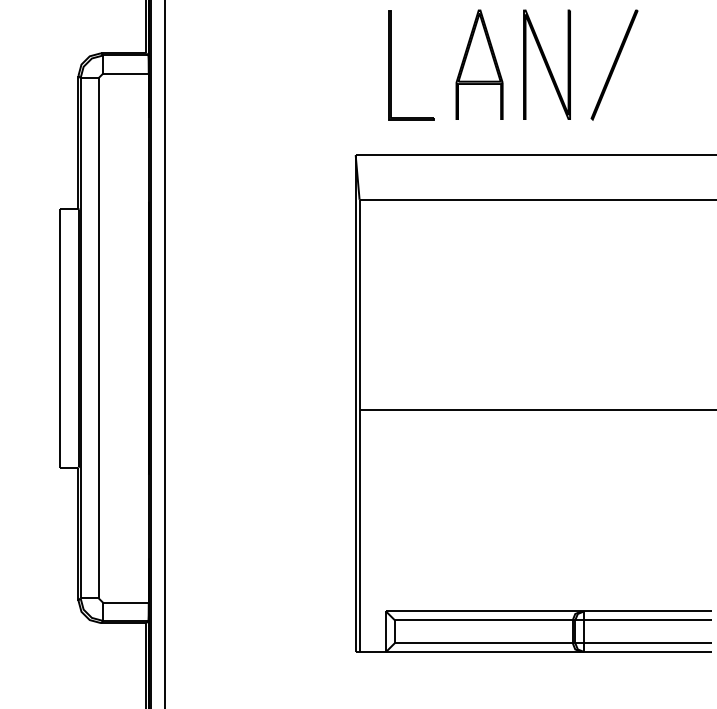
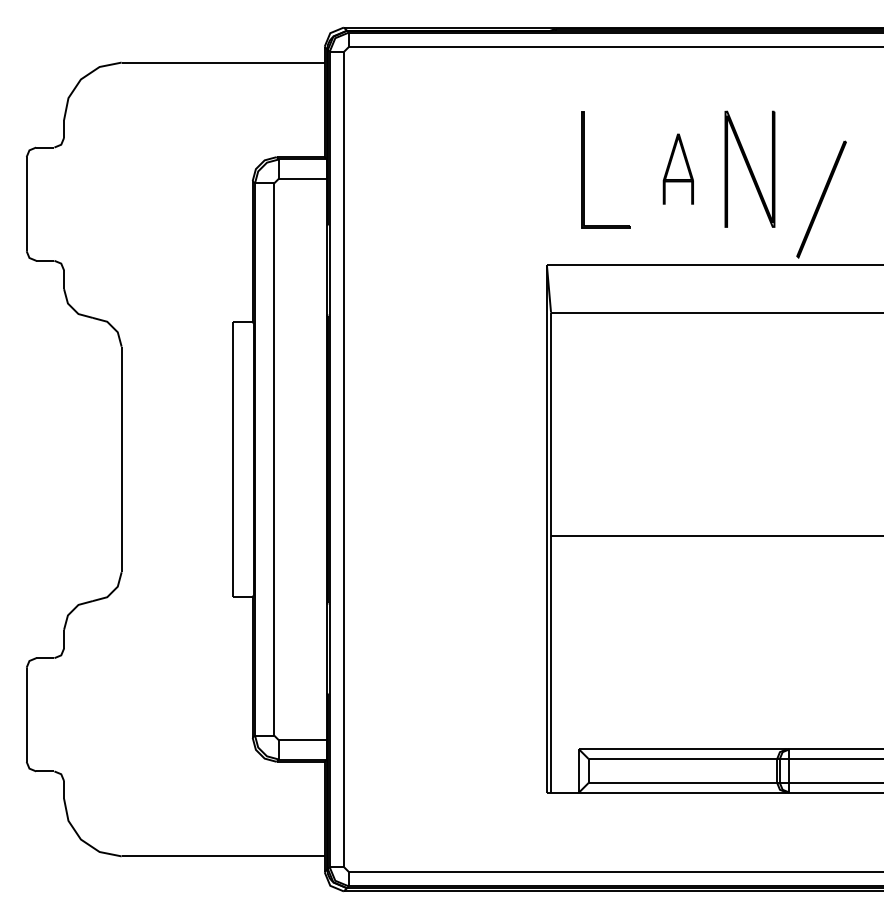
part: (479, 64) -> (678, 168), size x0.6
line: (614, 64) -> (821, 199), moved

